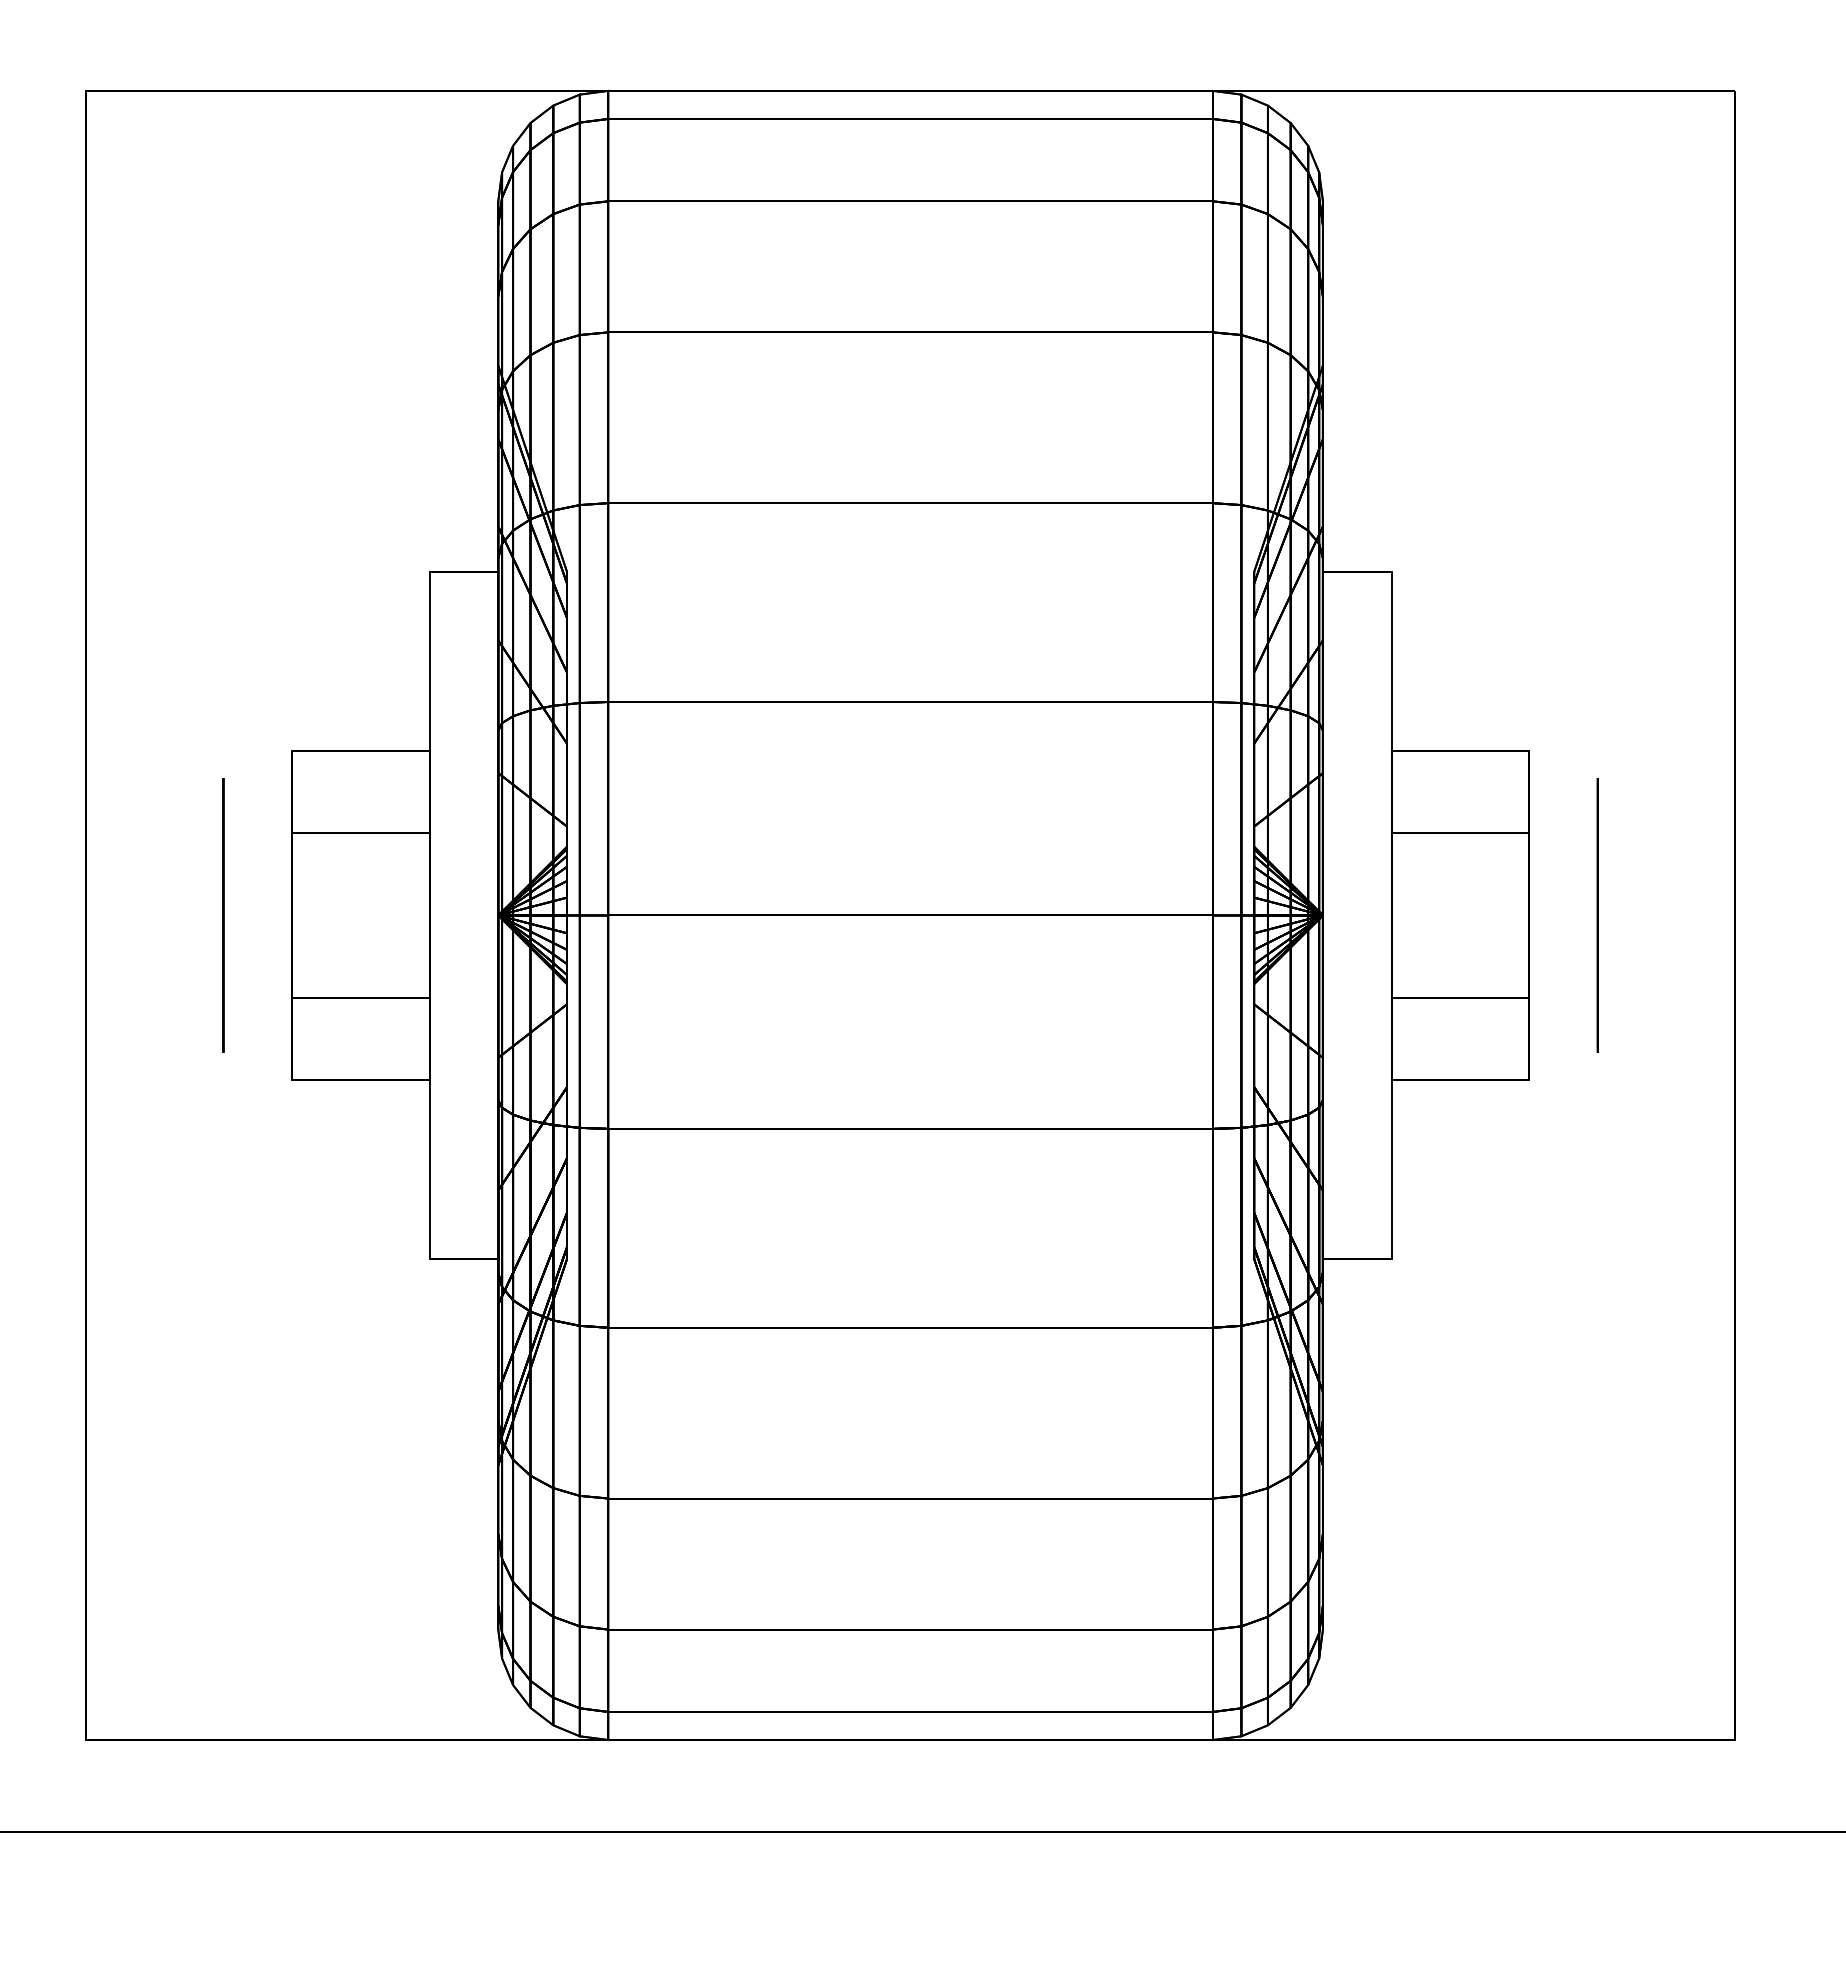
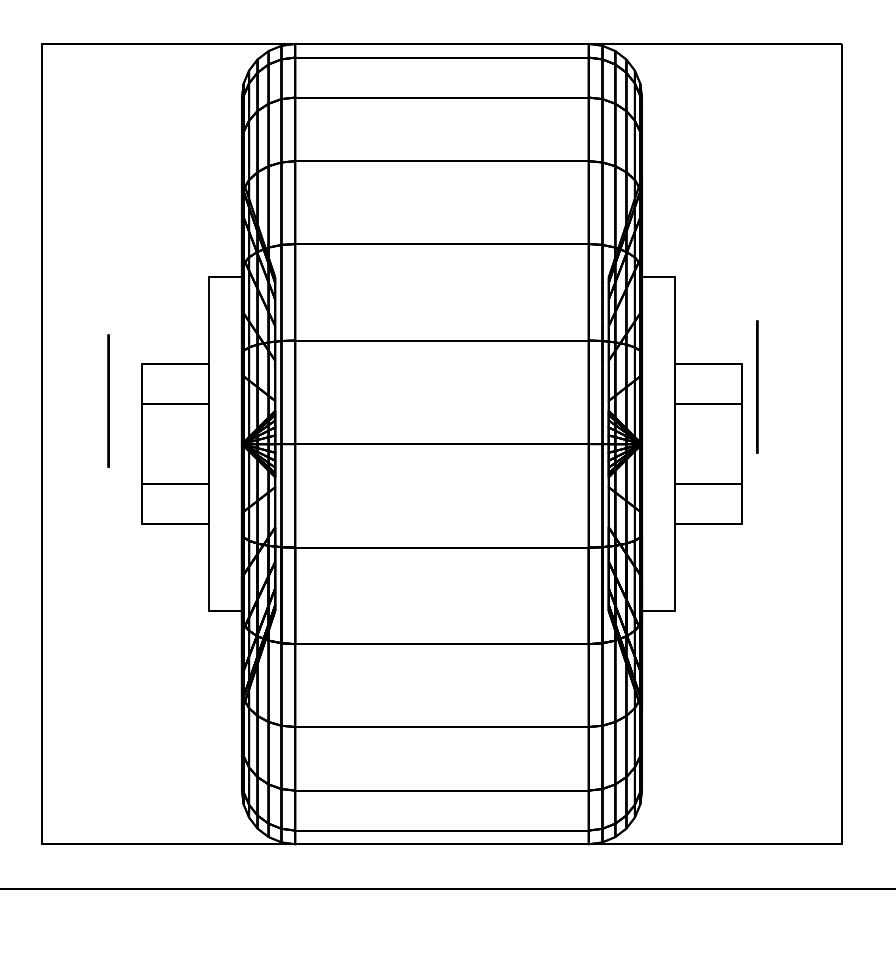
circle: (223, 914) -> (108, 400), moved
circle: (1597, 914) -> (757, 386), moved

